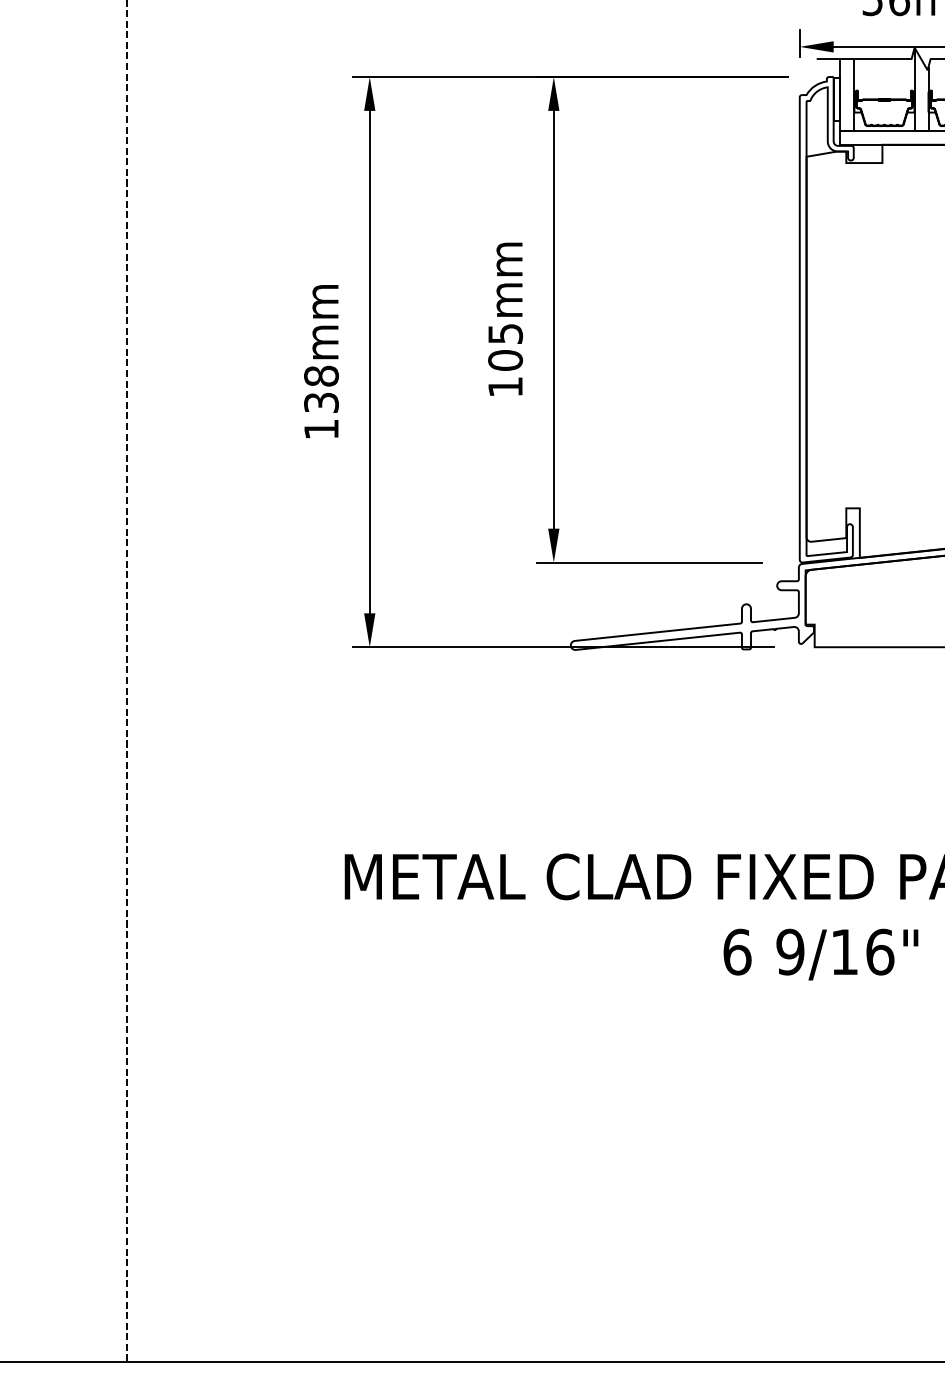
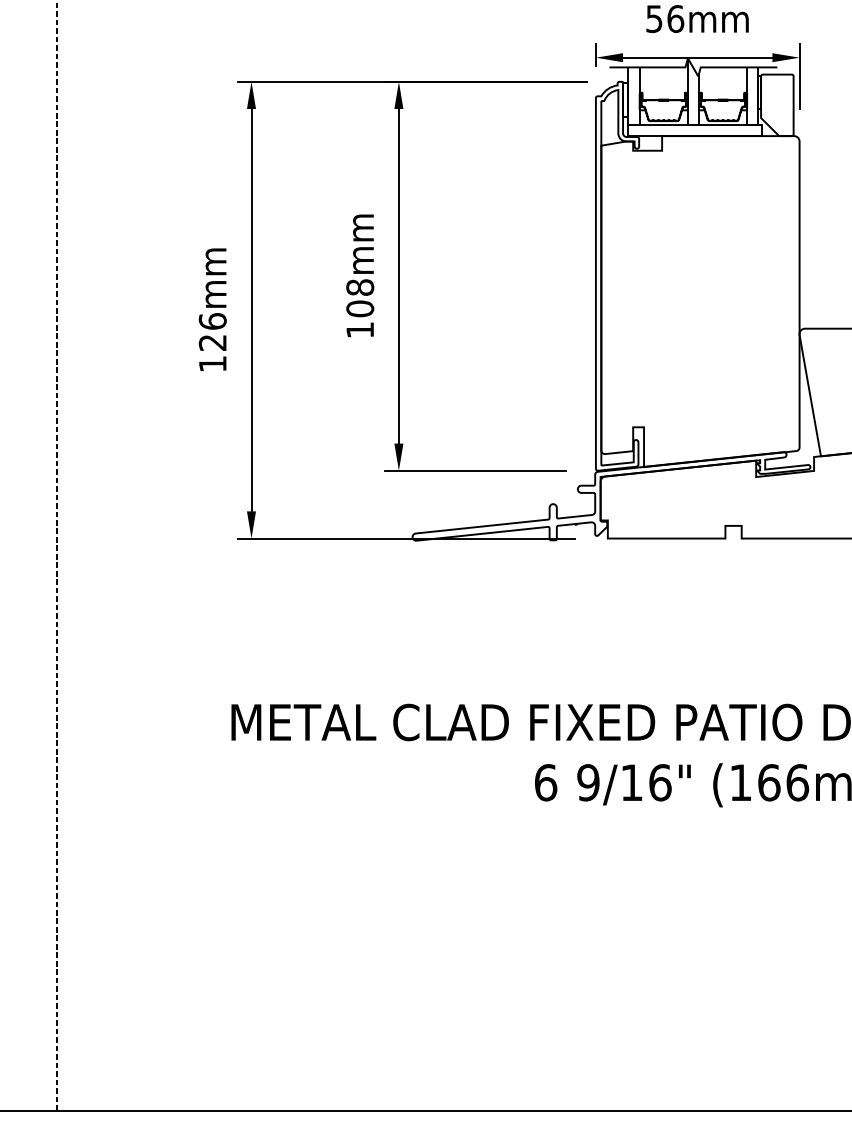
text: (505, 333) -> (360, 287), 105mm -> 108mm
text: (321, 388) -> (212, 331), 138mm -> 126mm

